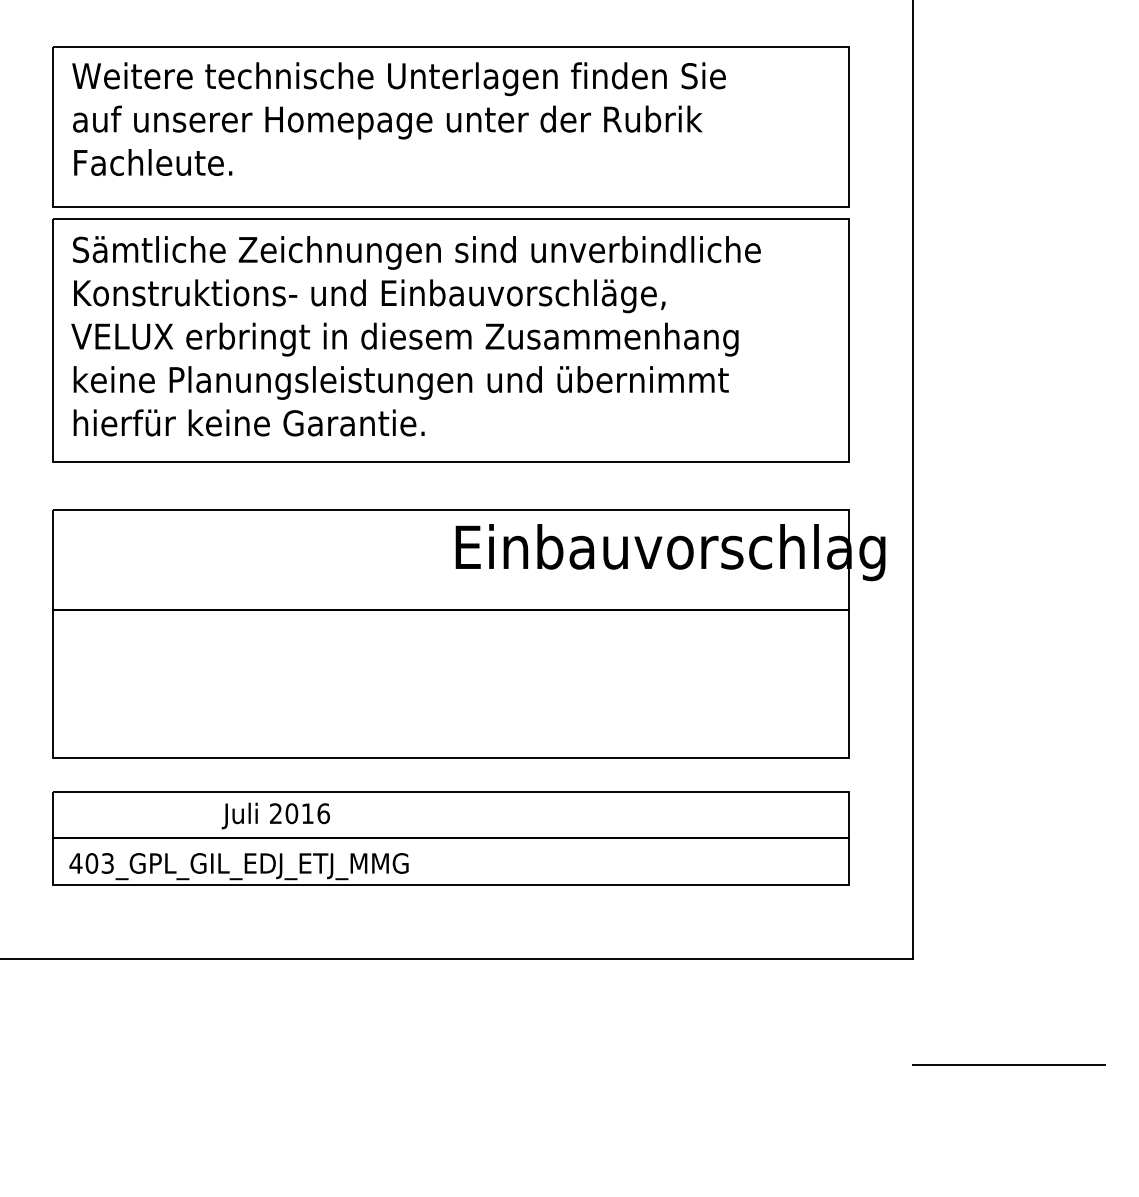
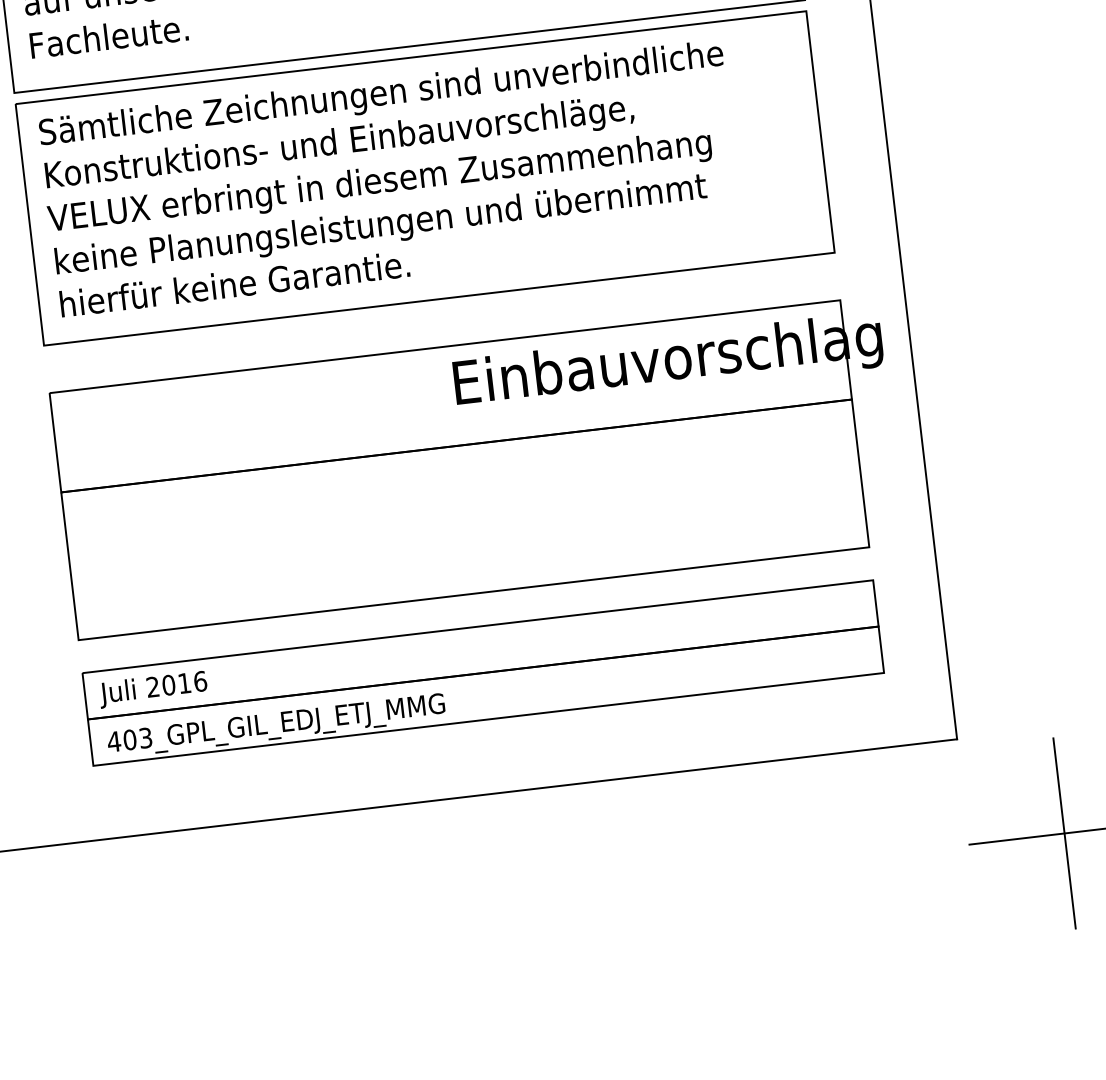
text: (275, 815) -> (152, 688), moved
line: (1009, 1065) -> (1064, 833), added

